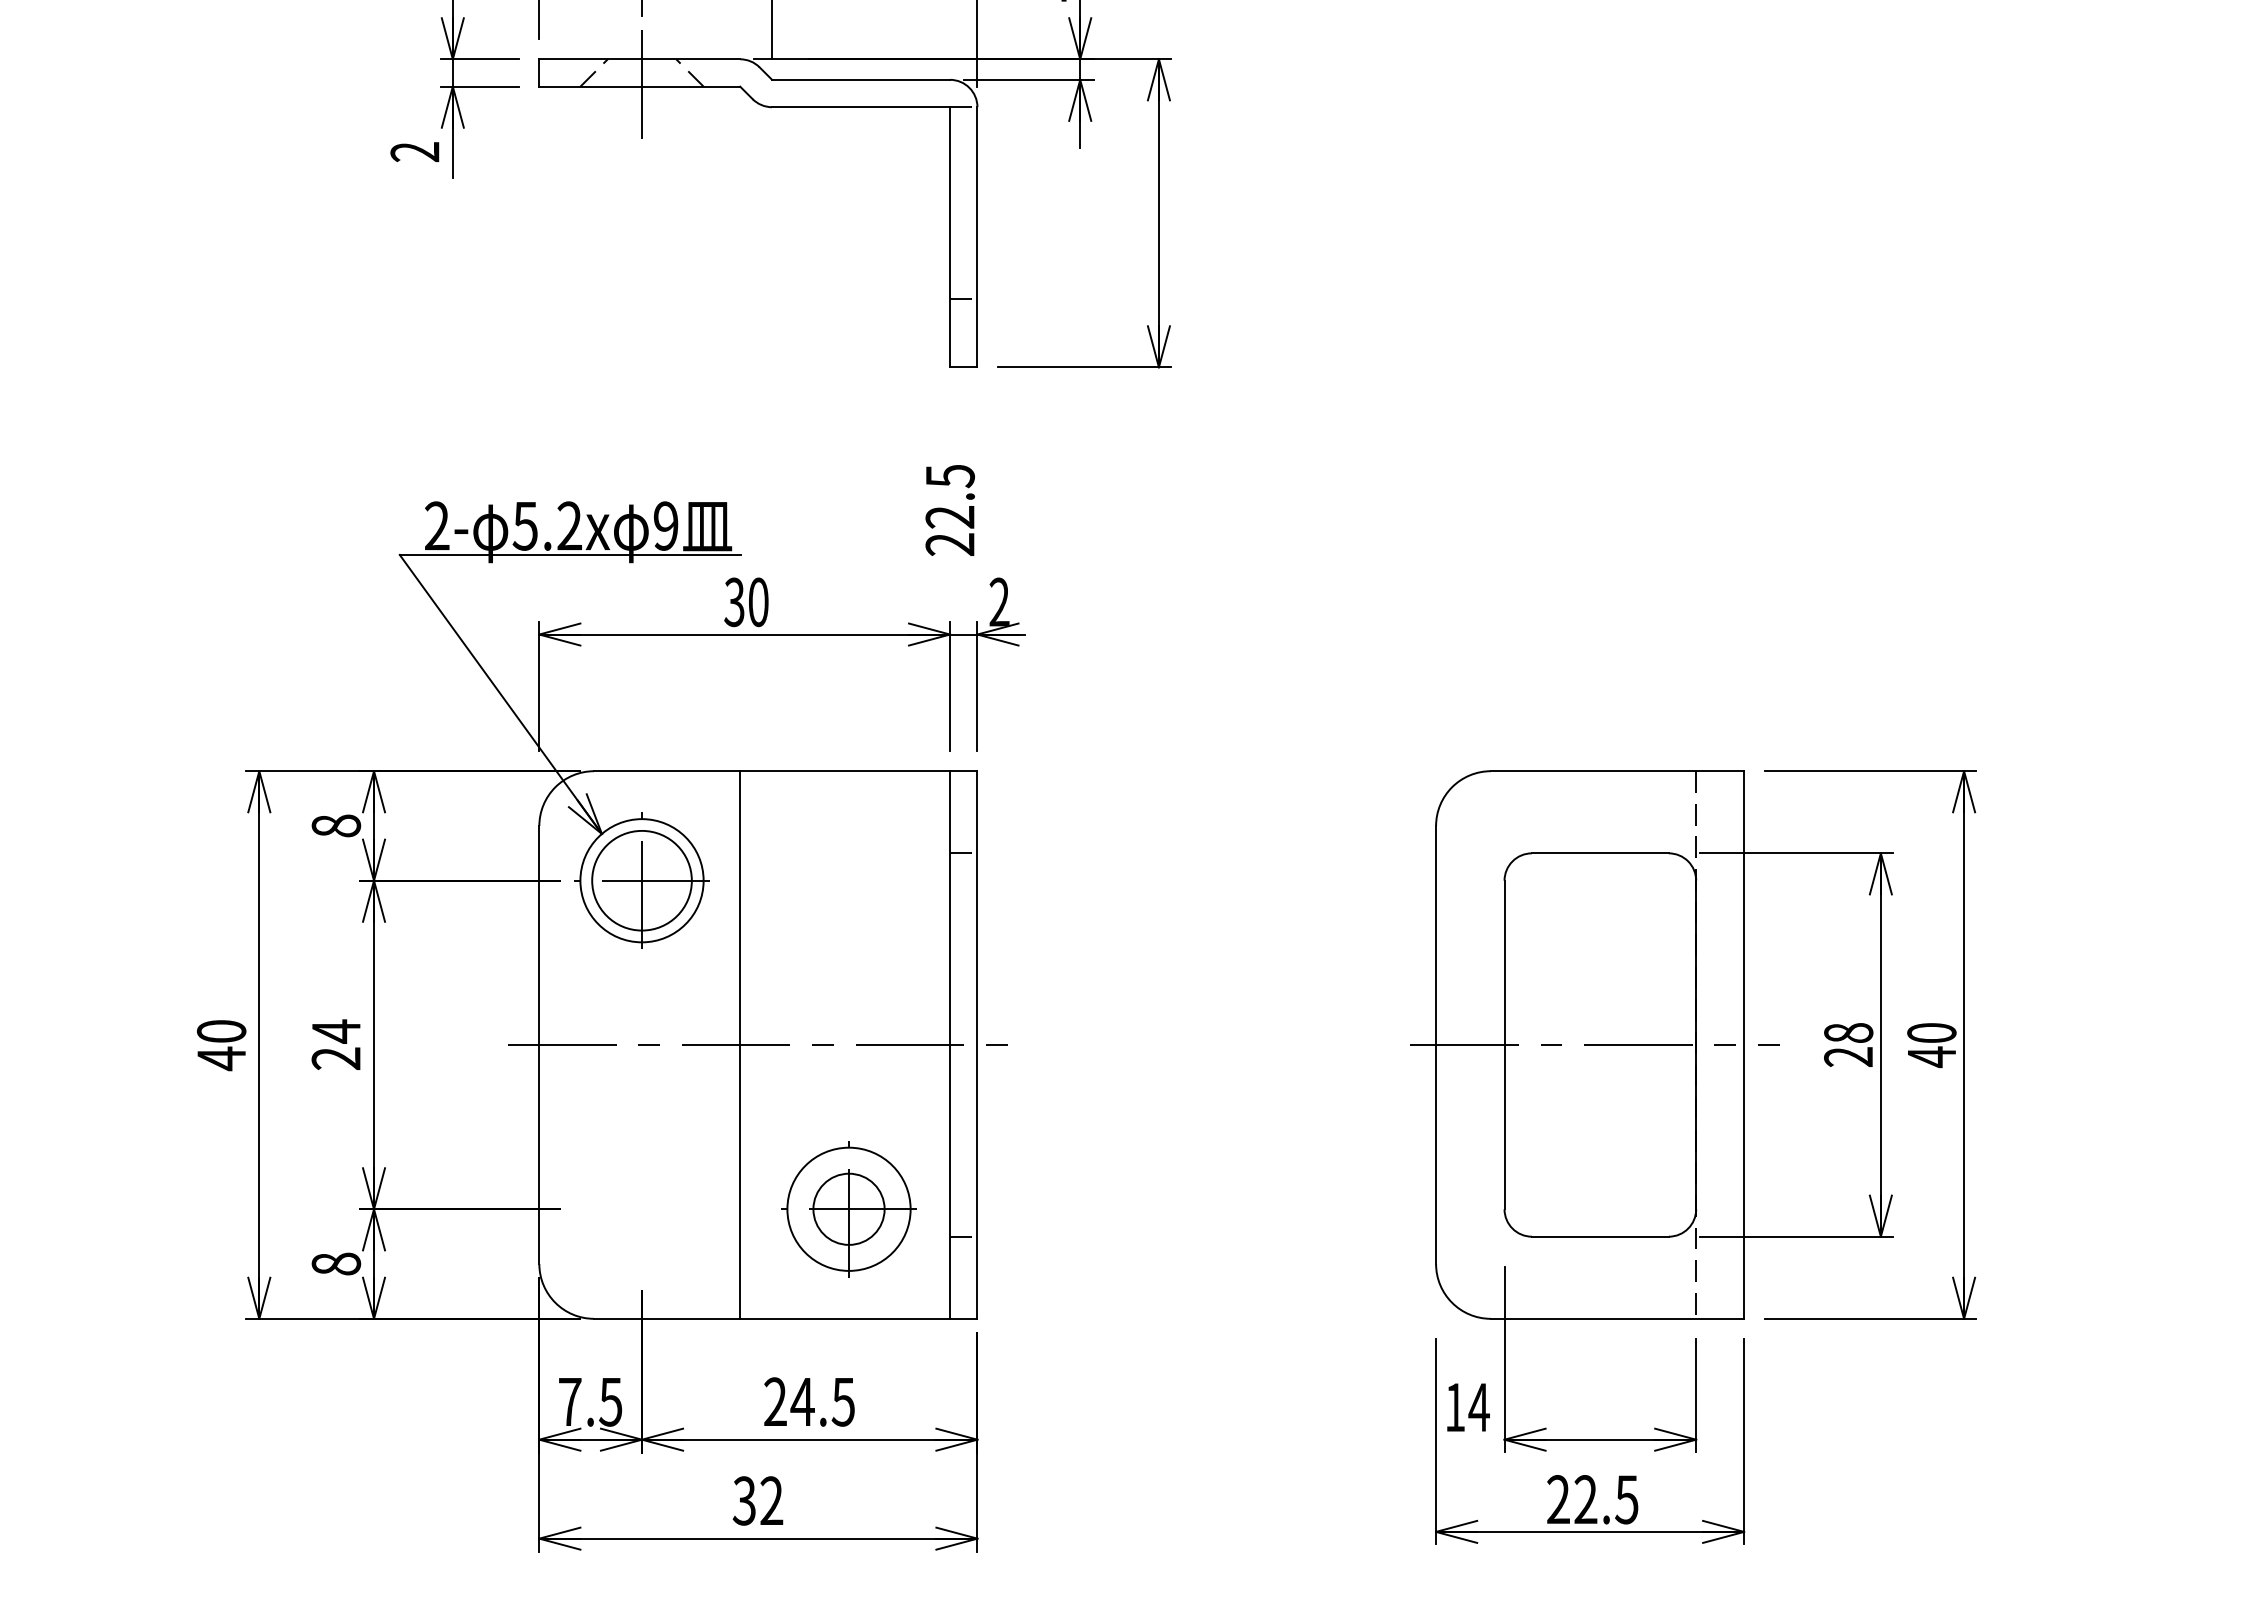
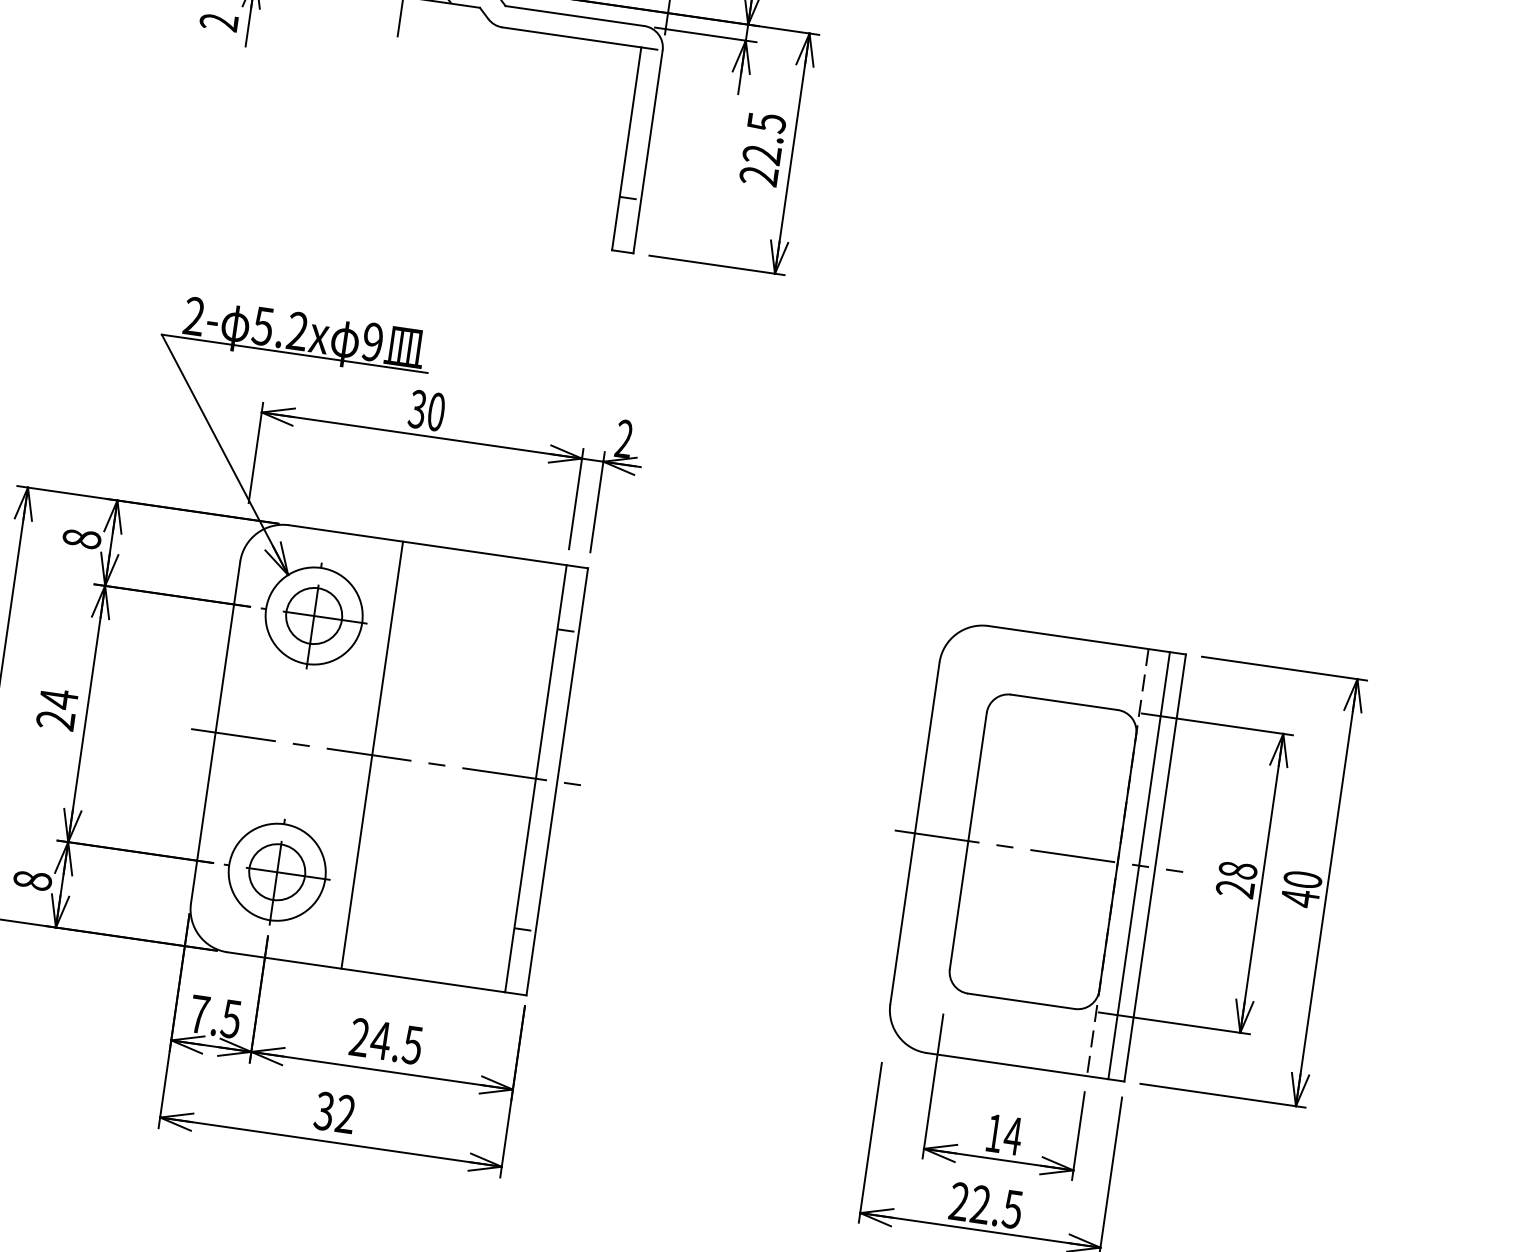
text: (949, 510) -> (762, 149), moved
circle: (641, 880) -> (313, 615), size x0.71
line: (1723, 1044) -> (1139, 865), added
part: (848, 1209) -> (276, 872), moved
text: (1468, 1407) -> (1004, 1134), moved

